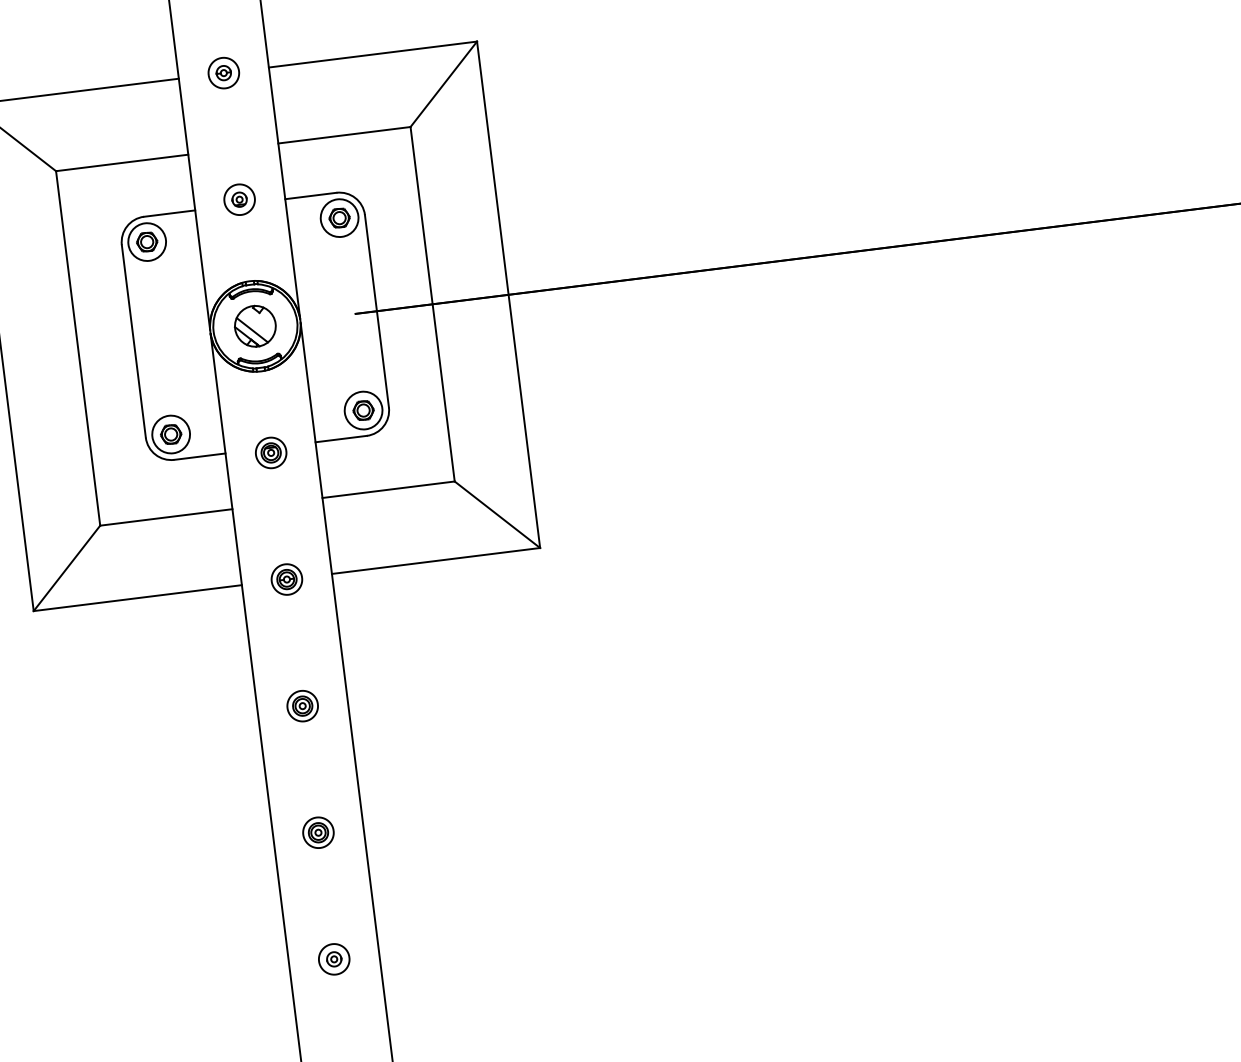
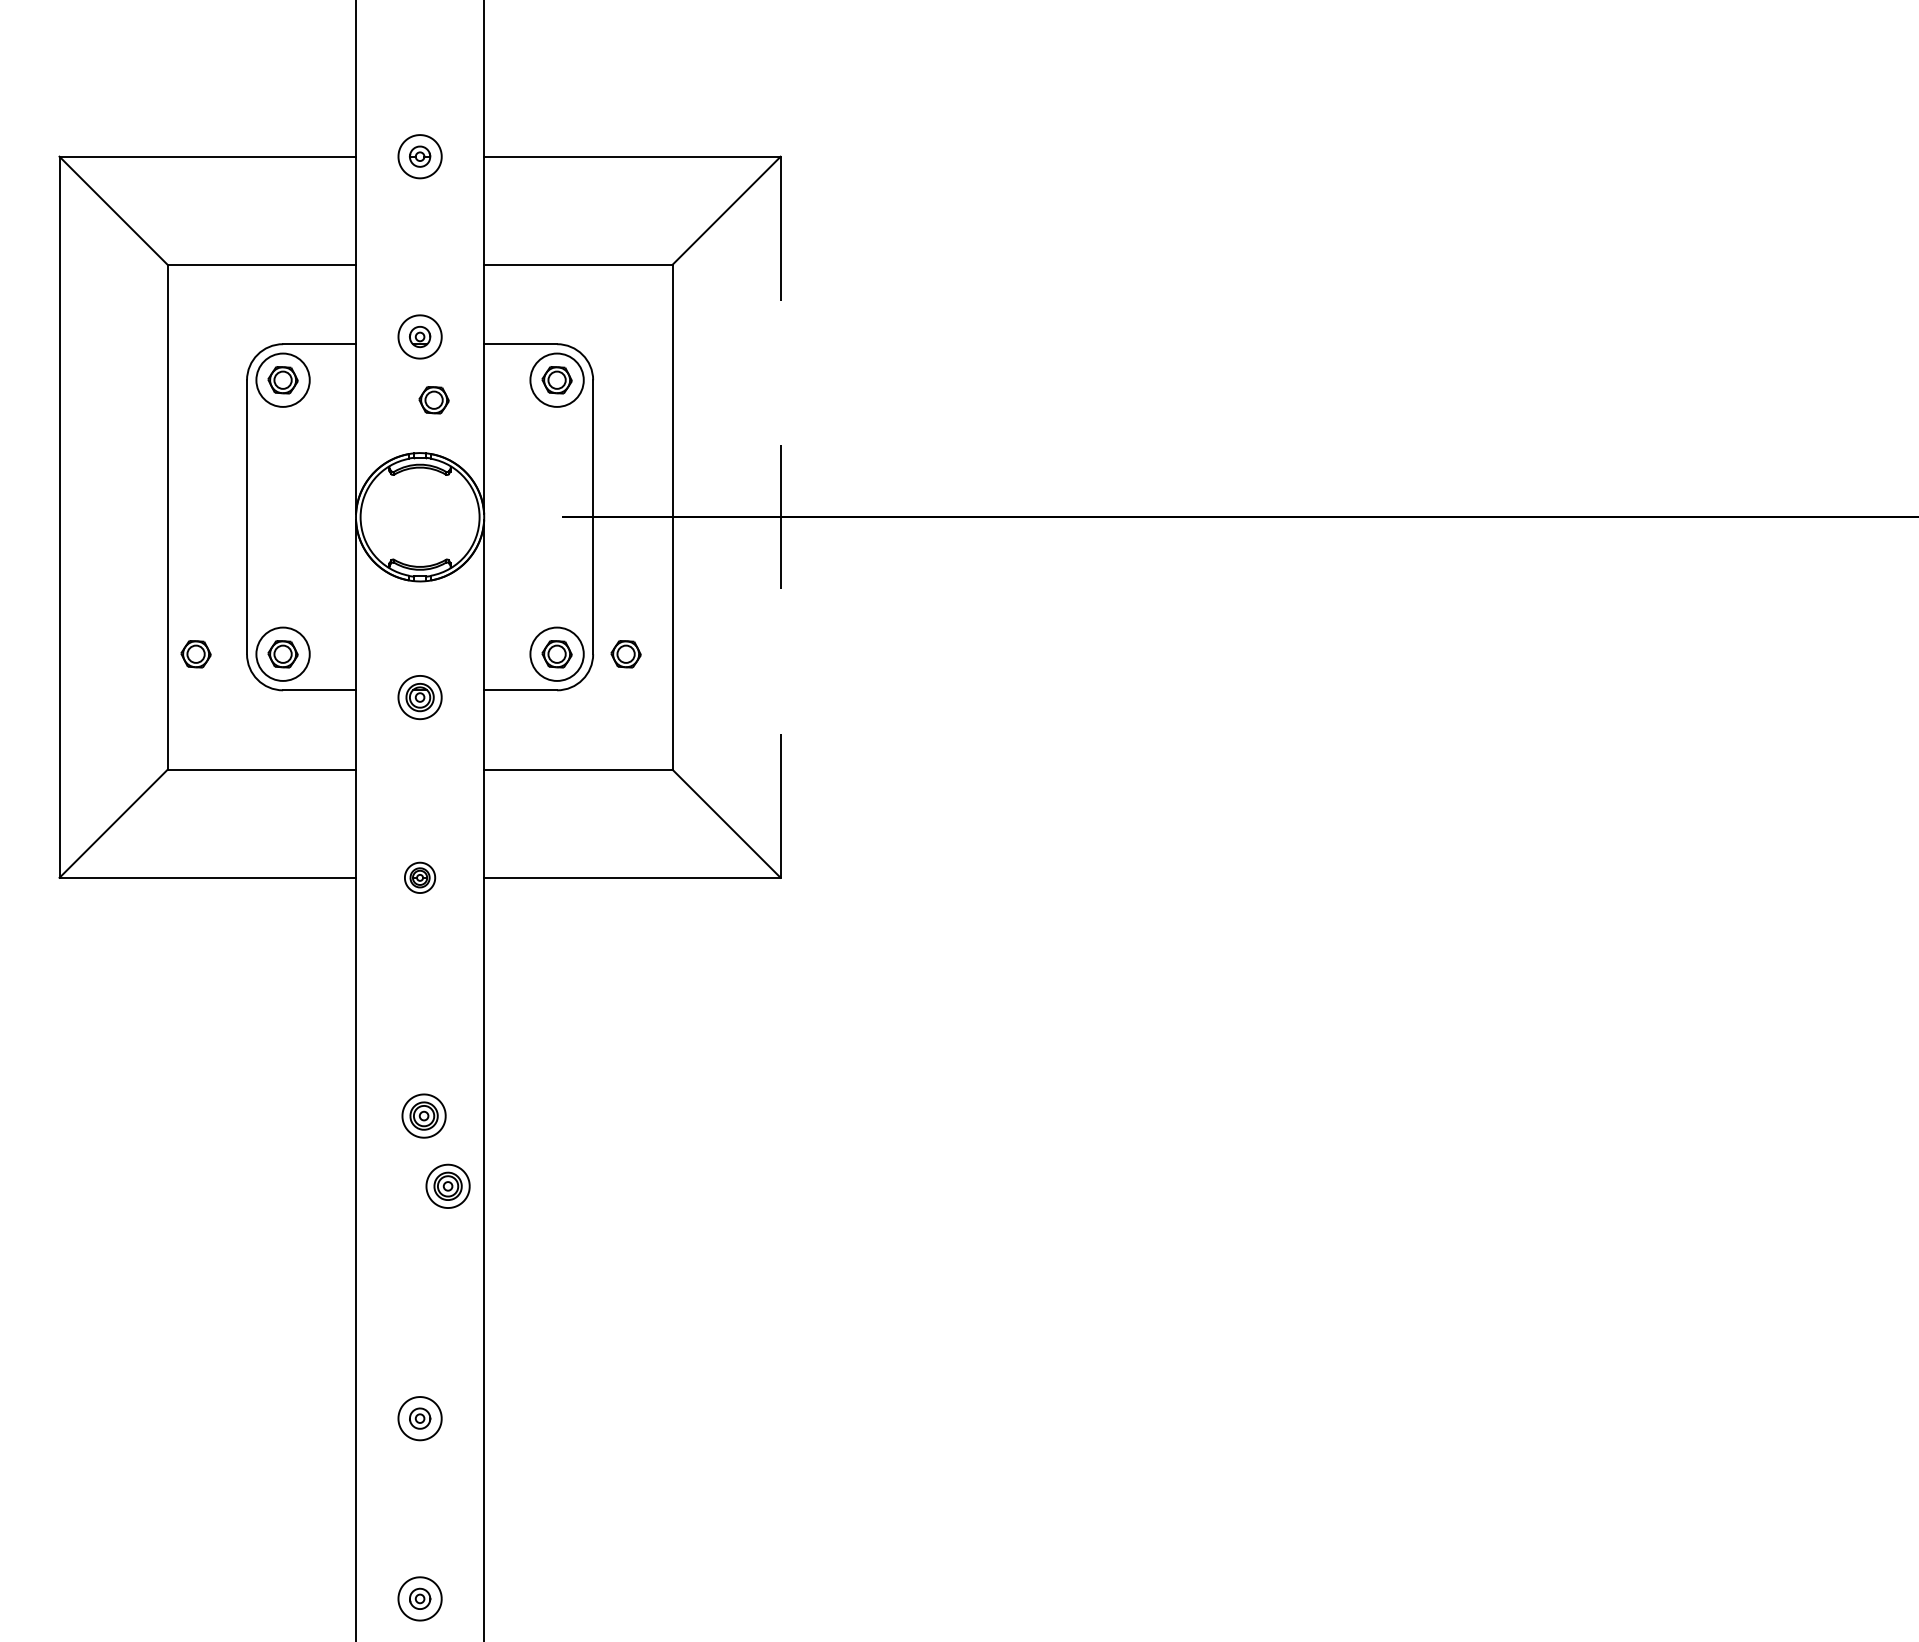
part: (254, 243) -> (433, 400), added
line: (508, 294) -> (780, 517), solid -> dashed
part: (254, 326) -> (419, 517), removed
part: (411, 404) -> (625, 654), added
part: (109, 442) -> (195, 654), added
part: (286, 579) -> (419, 877), size x0.7
part: (302, 705) -> (423, 1115), moved
part: (317, 832) -> (447, 1185), moved

